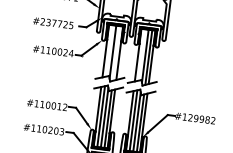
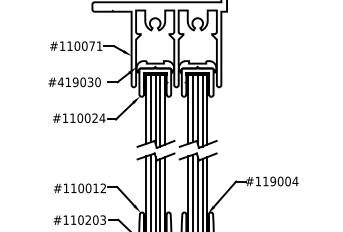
text: (56, 23) -> (78, 82), #237725 -> #419030
line: (109, 50) -> (150, 108), added
line: (116, 53) -> (160, 110), added
line: (142, 54) -> (193, 108), added
text: (201, 119) -> (280, 181), #129982 -> #119004

